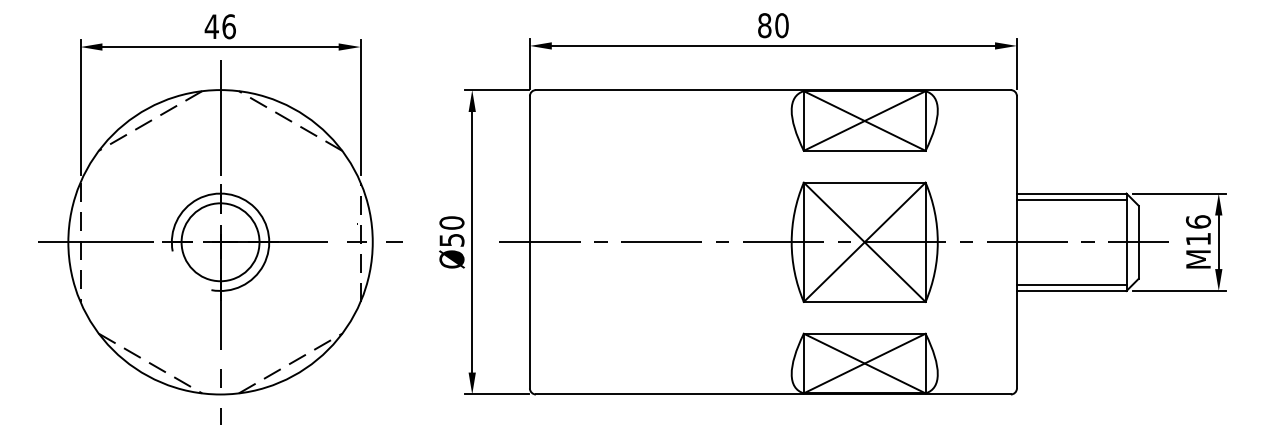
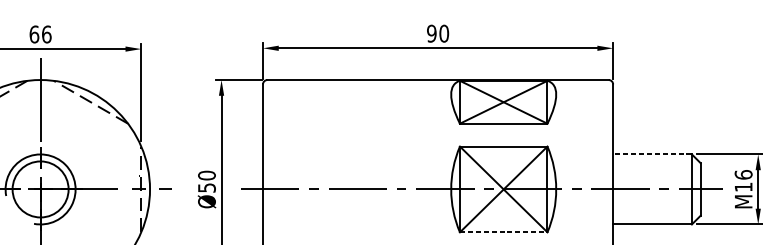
text: (764, 25) -> (431, 33), 80 -> 90
text: (211, 26) -> (34, 34), 46 -> 66
line: (1071, 193) -> (652, 154), solid -> dashed
line: (1071, 199) -> (652, 158), removed
line: (1071, 284) -> (652, 219), removed
line: (864, 301) -> (503, 232), solid -> dashed

